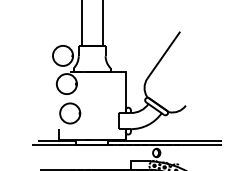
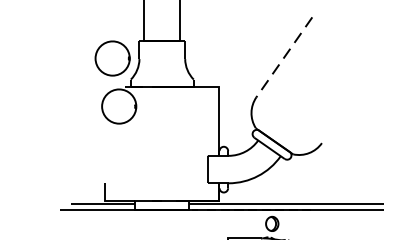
line: (163, 55) -> (283, 57), solid -> dashed
part: (70, 113) -> (125, 156), removed

